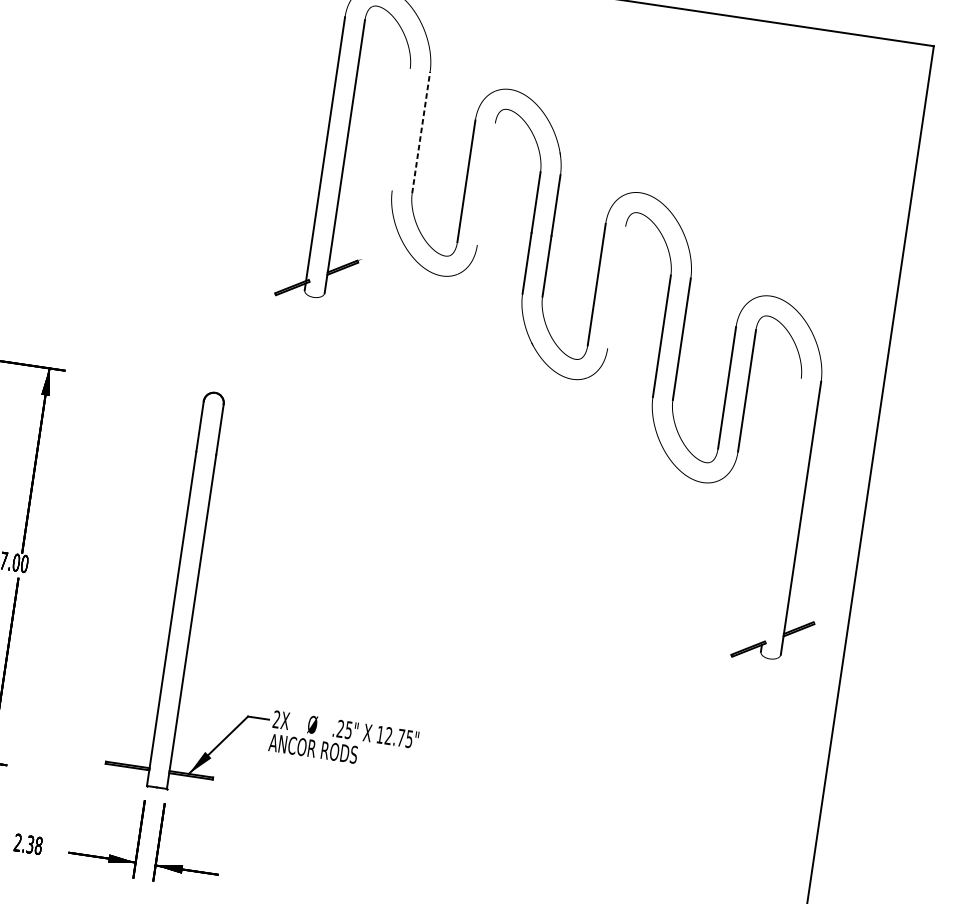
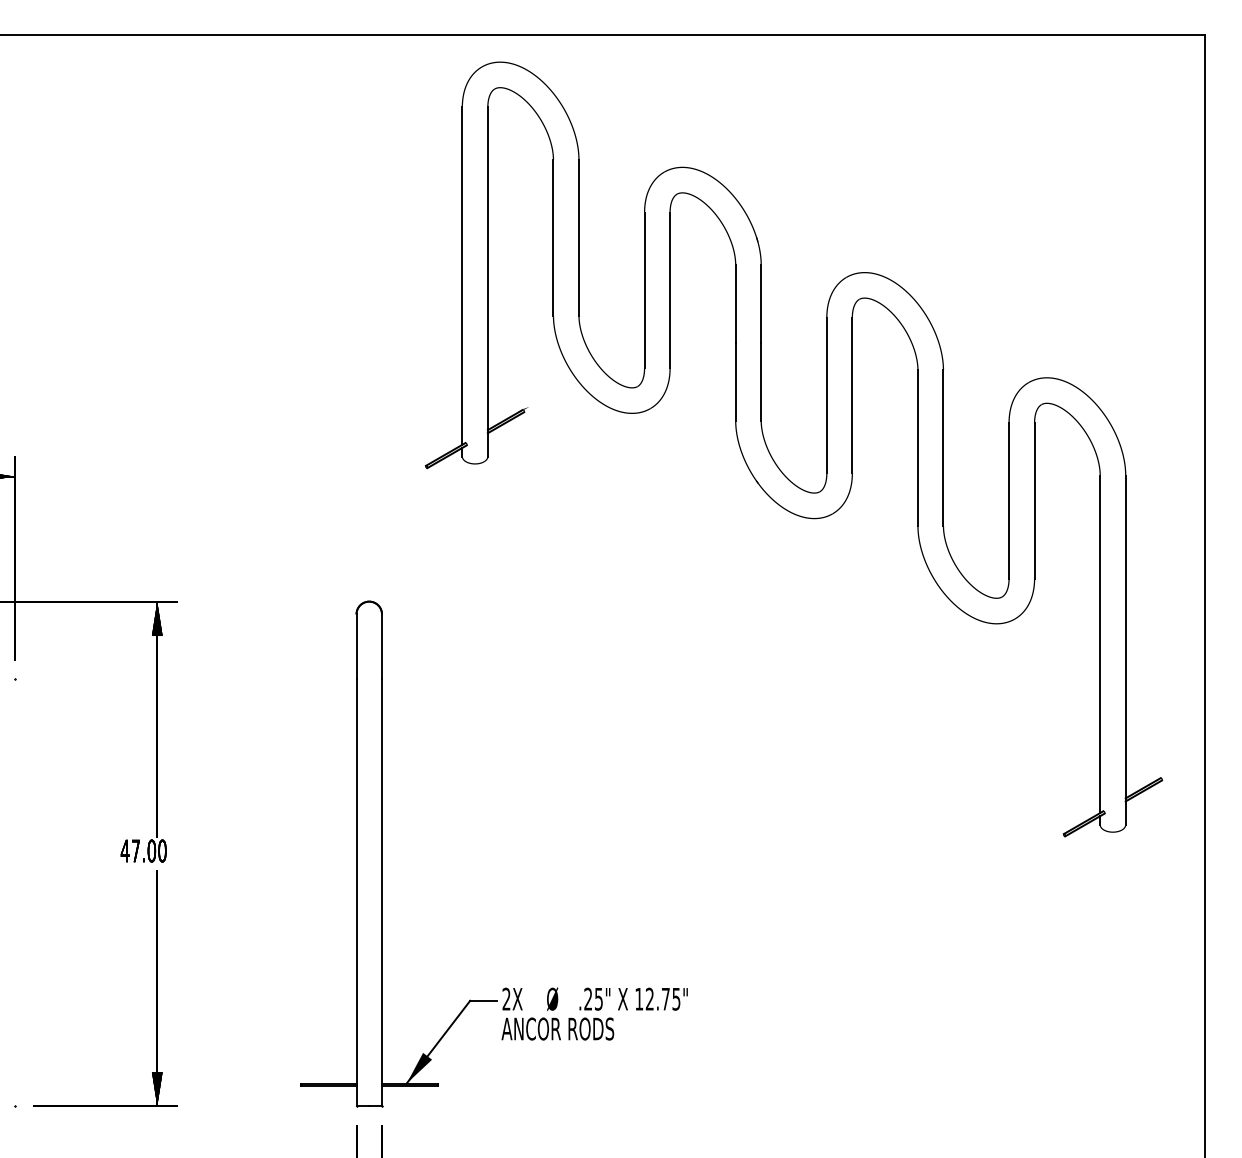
line: (401, 129) -> (553, 237), added
line: (420, 132) -> (578, 237), dashed -> solid
line: (486, 184) -> (670, 290), added
line: (616, 287) -> (852, 395), added
line: (781, 510) -> (1100, 644), added

